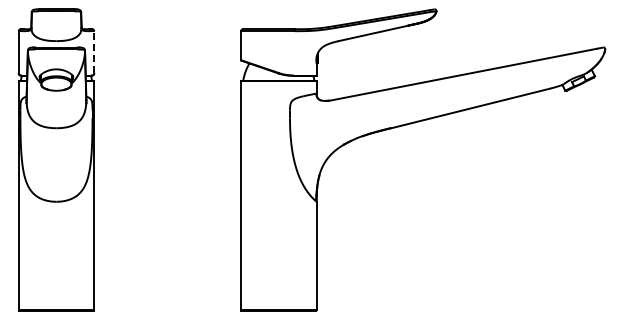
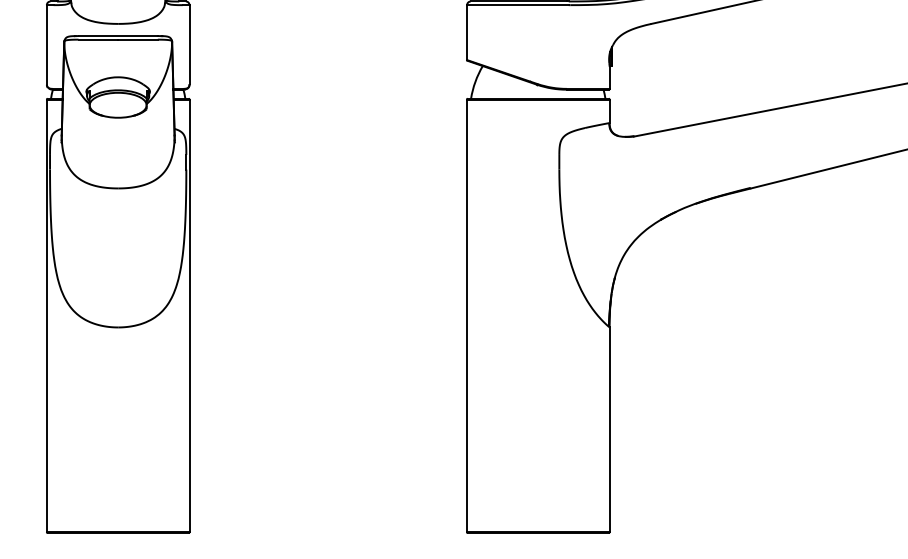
line: (94, 52) -> (190, 45), dashed -> solid

